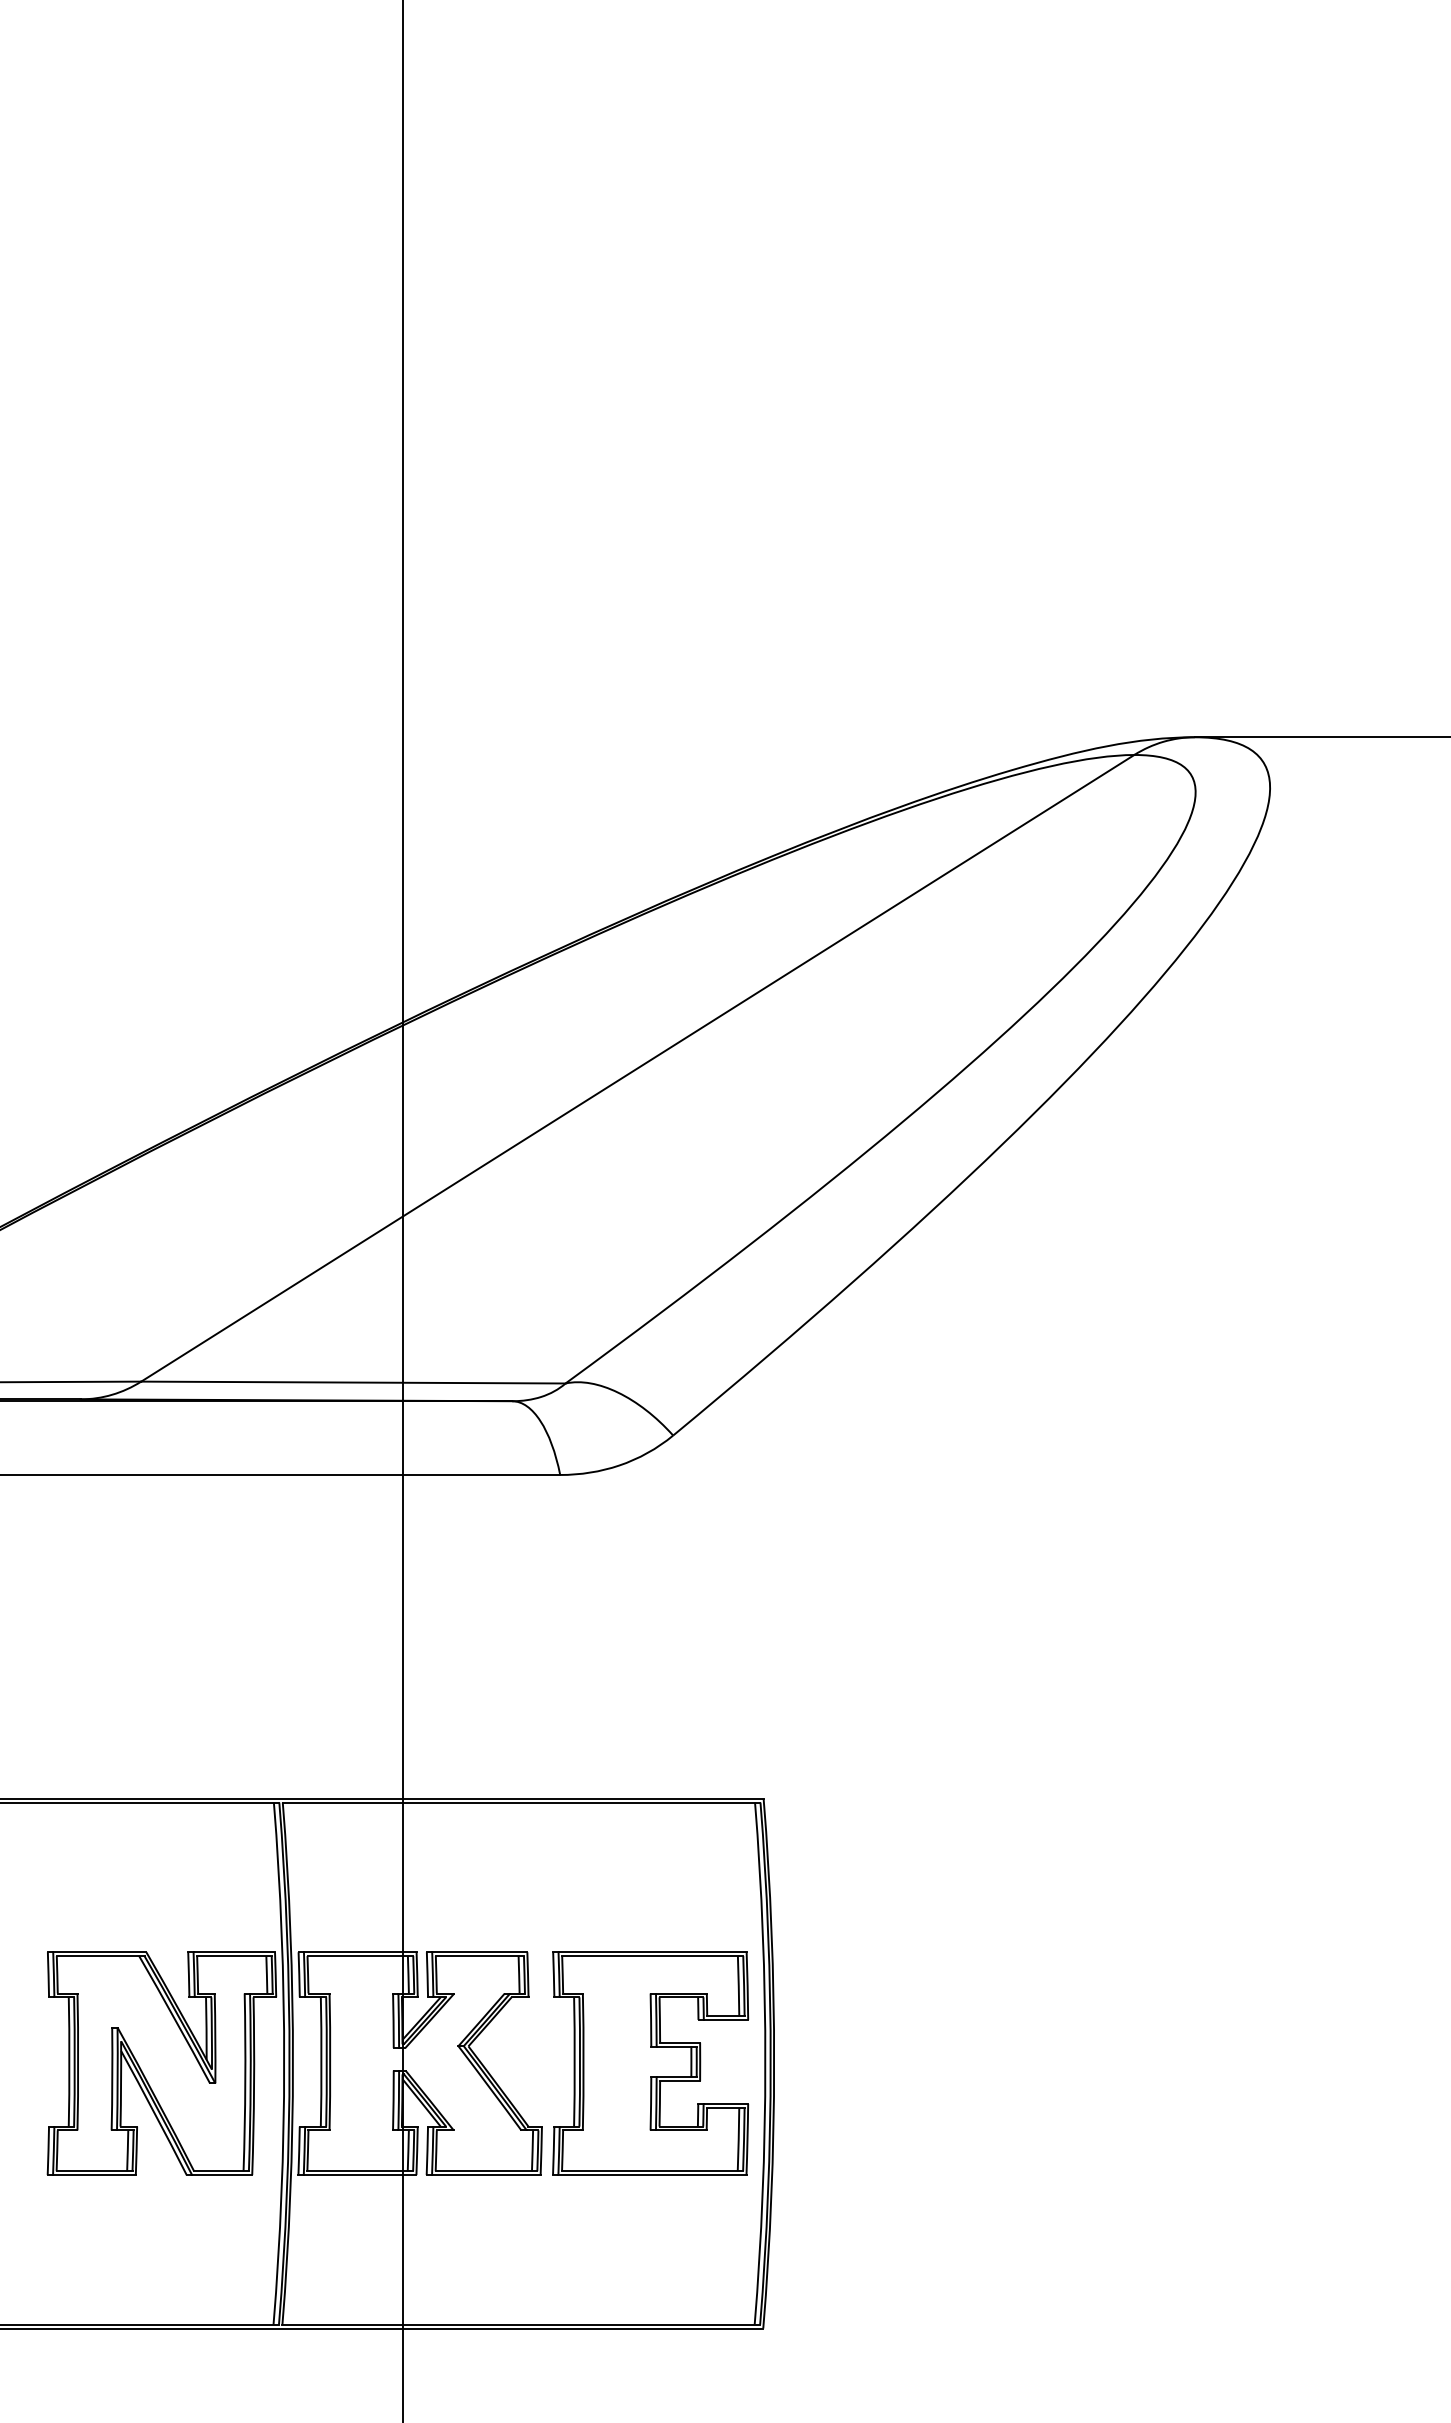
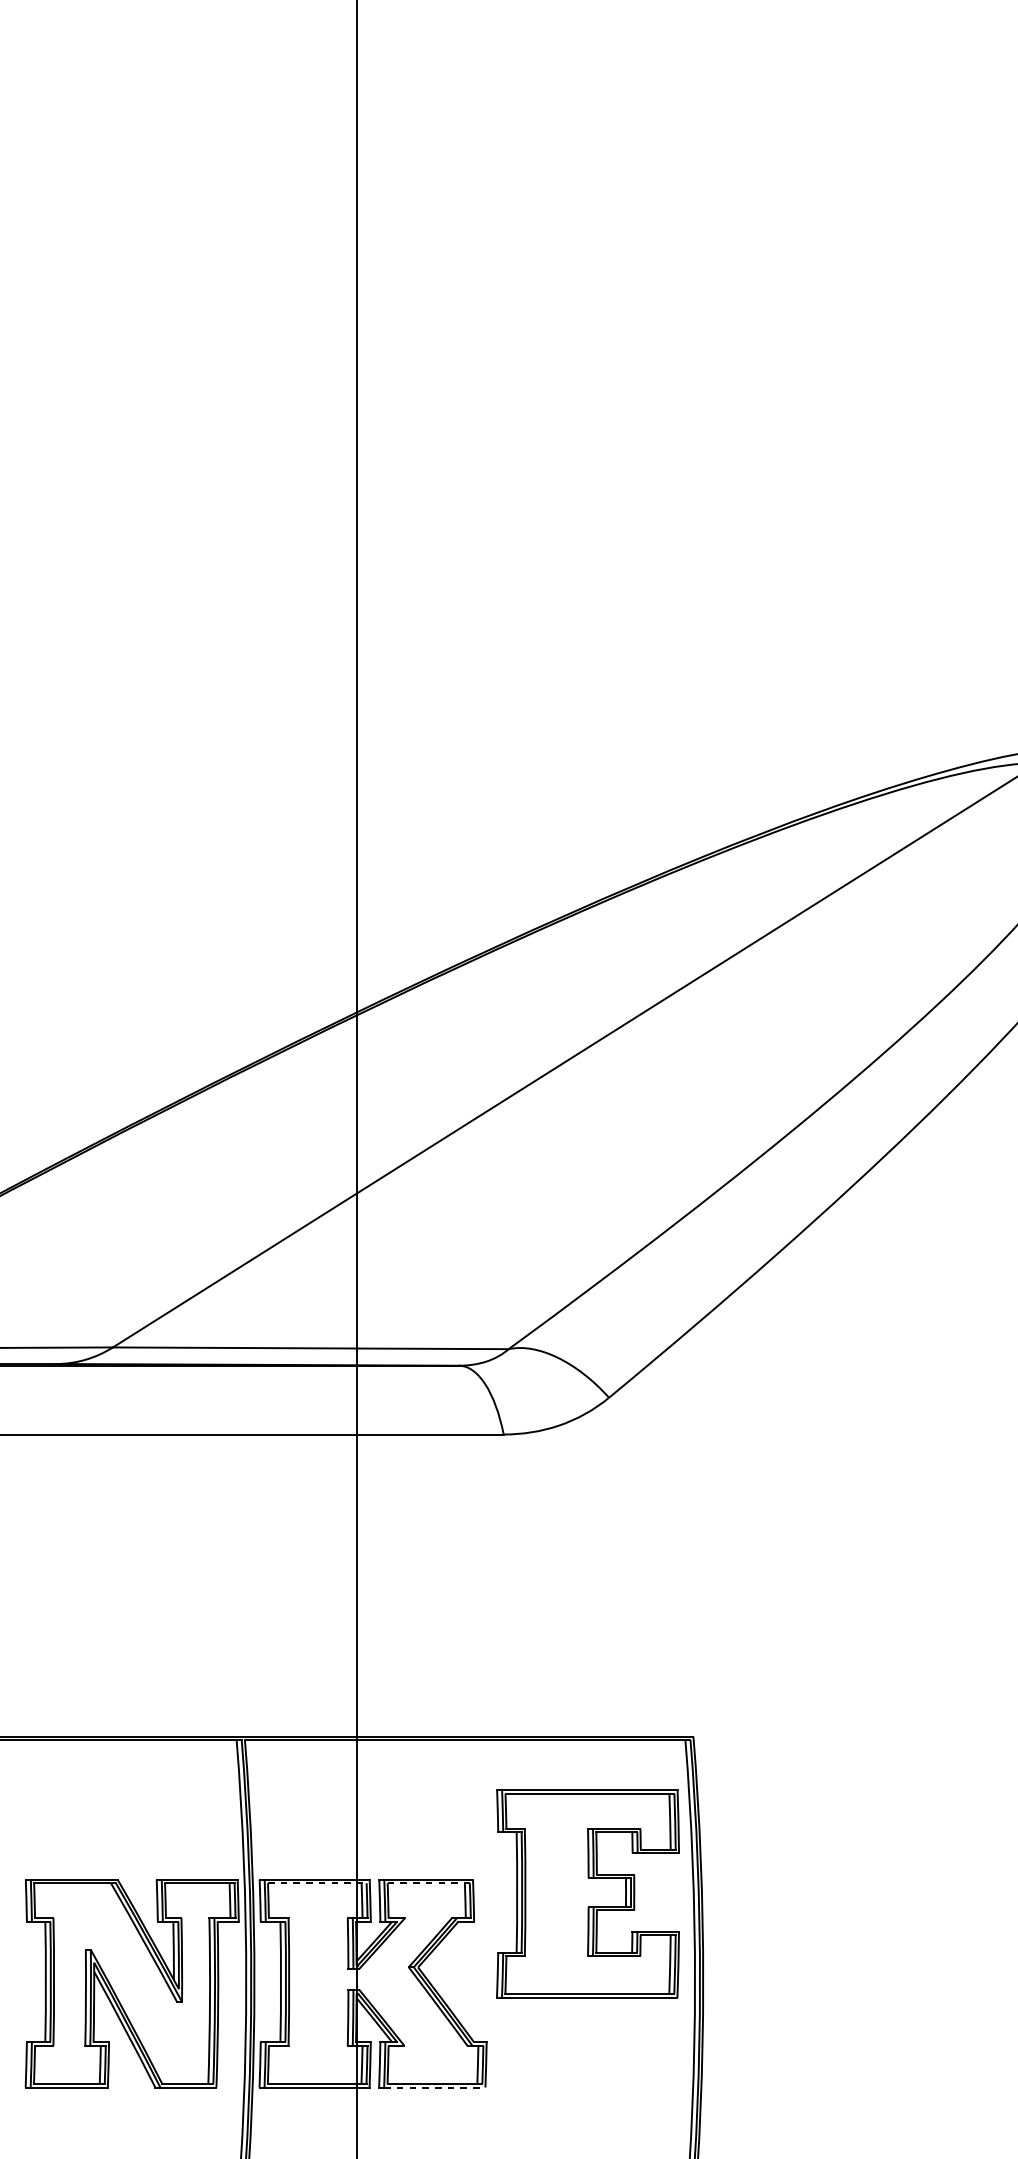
line: (360, 1956) -> (317, 1883), solid -> dashed
line: (480, 1956) -> (429, 1883), solid -> dashed
part: (650, 2063) -> (587, 1893), moved
line: (486, 2175) -> (434, 2087), solid -> dashed

